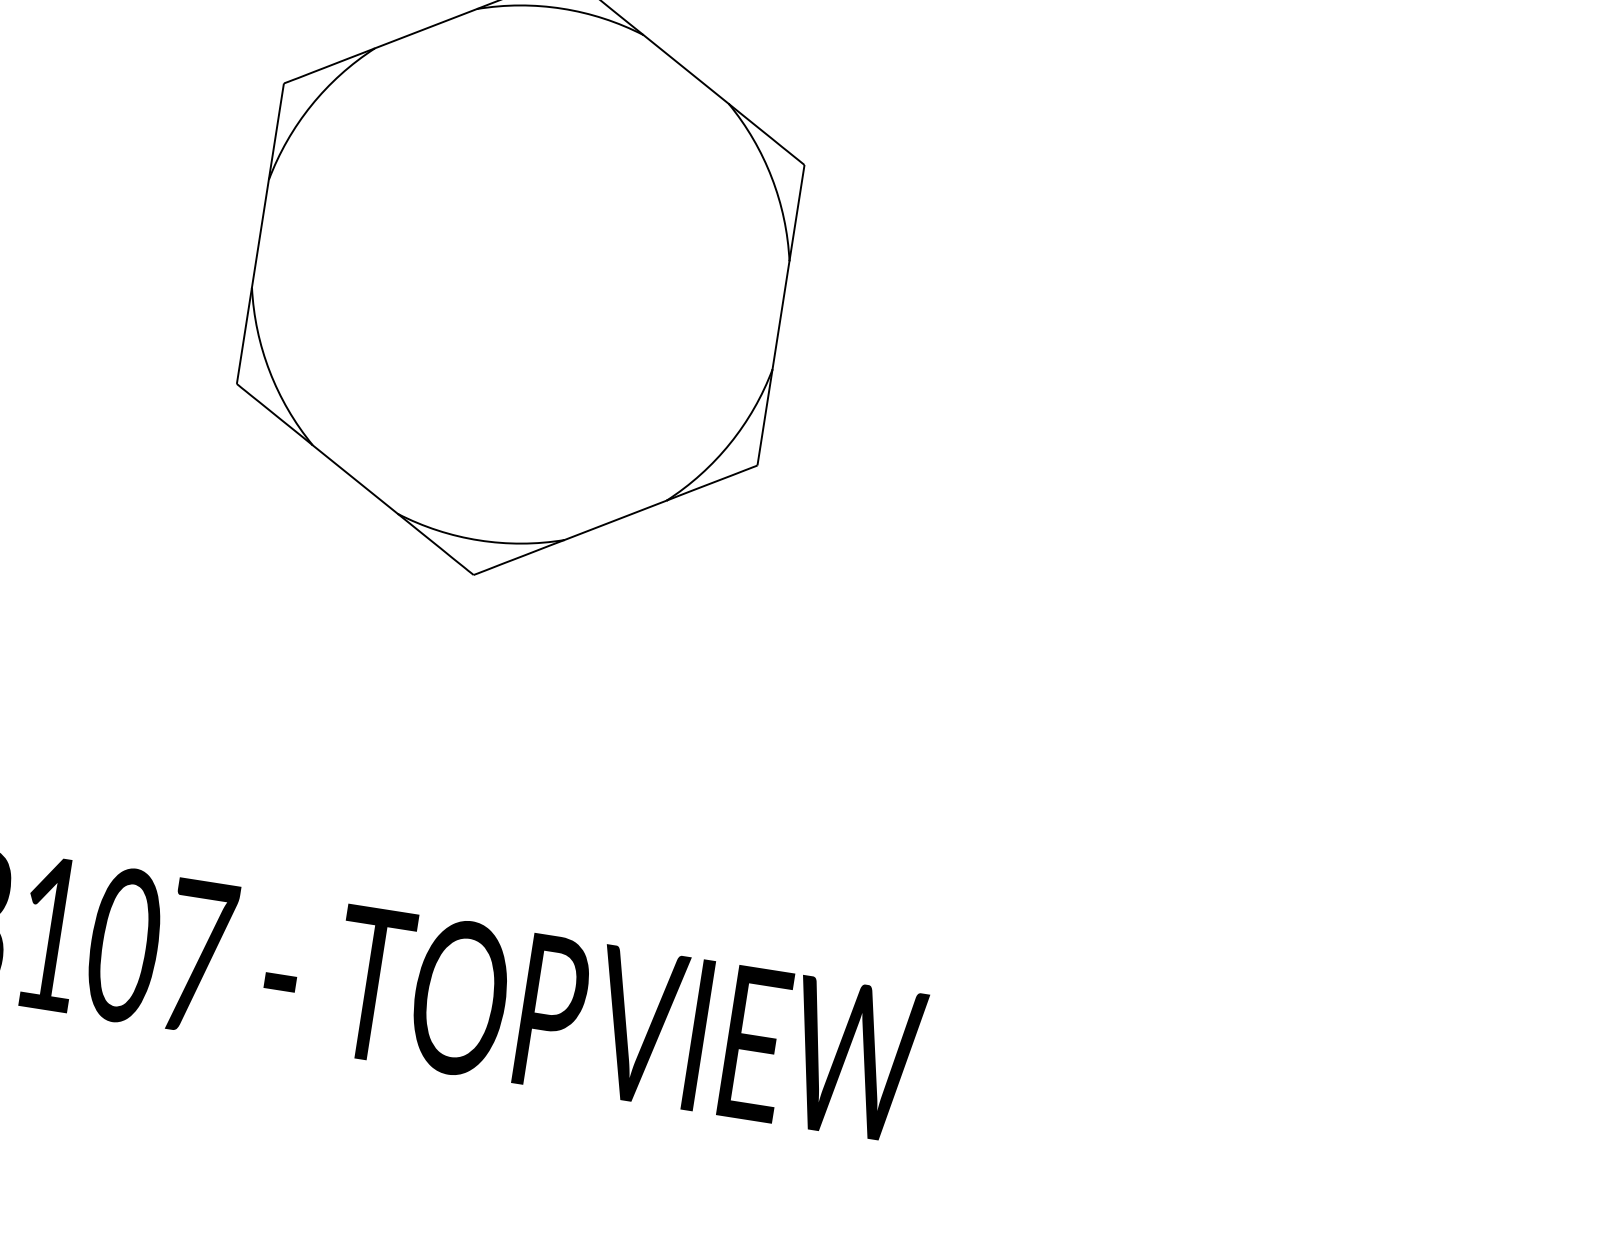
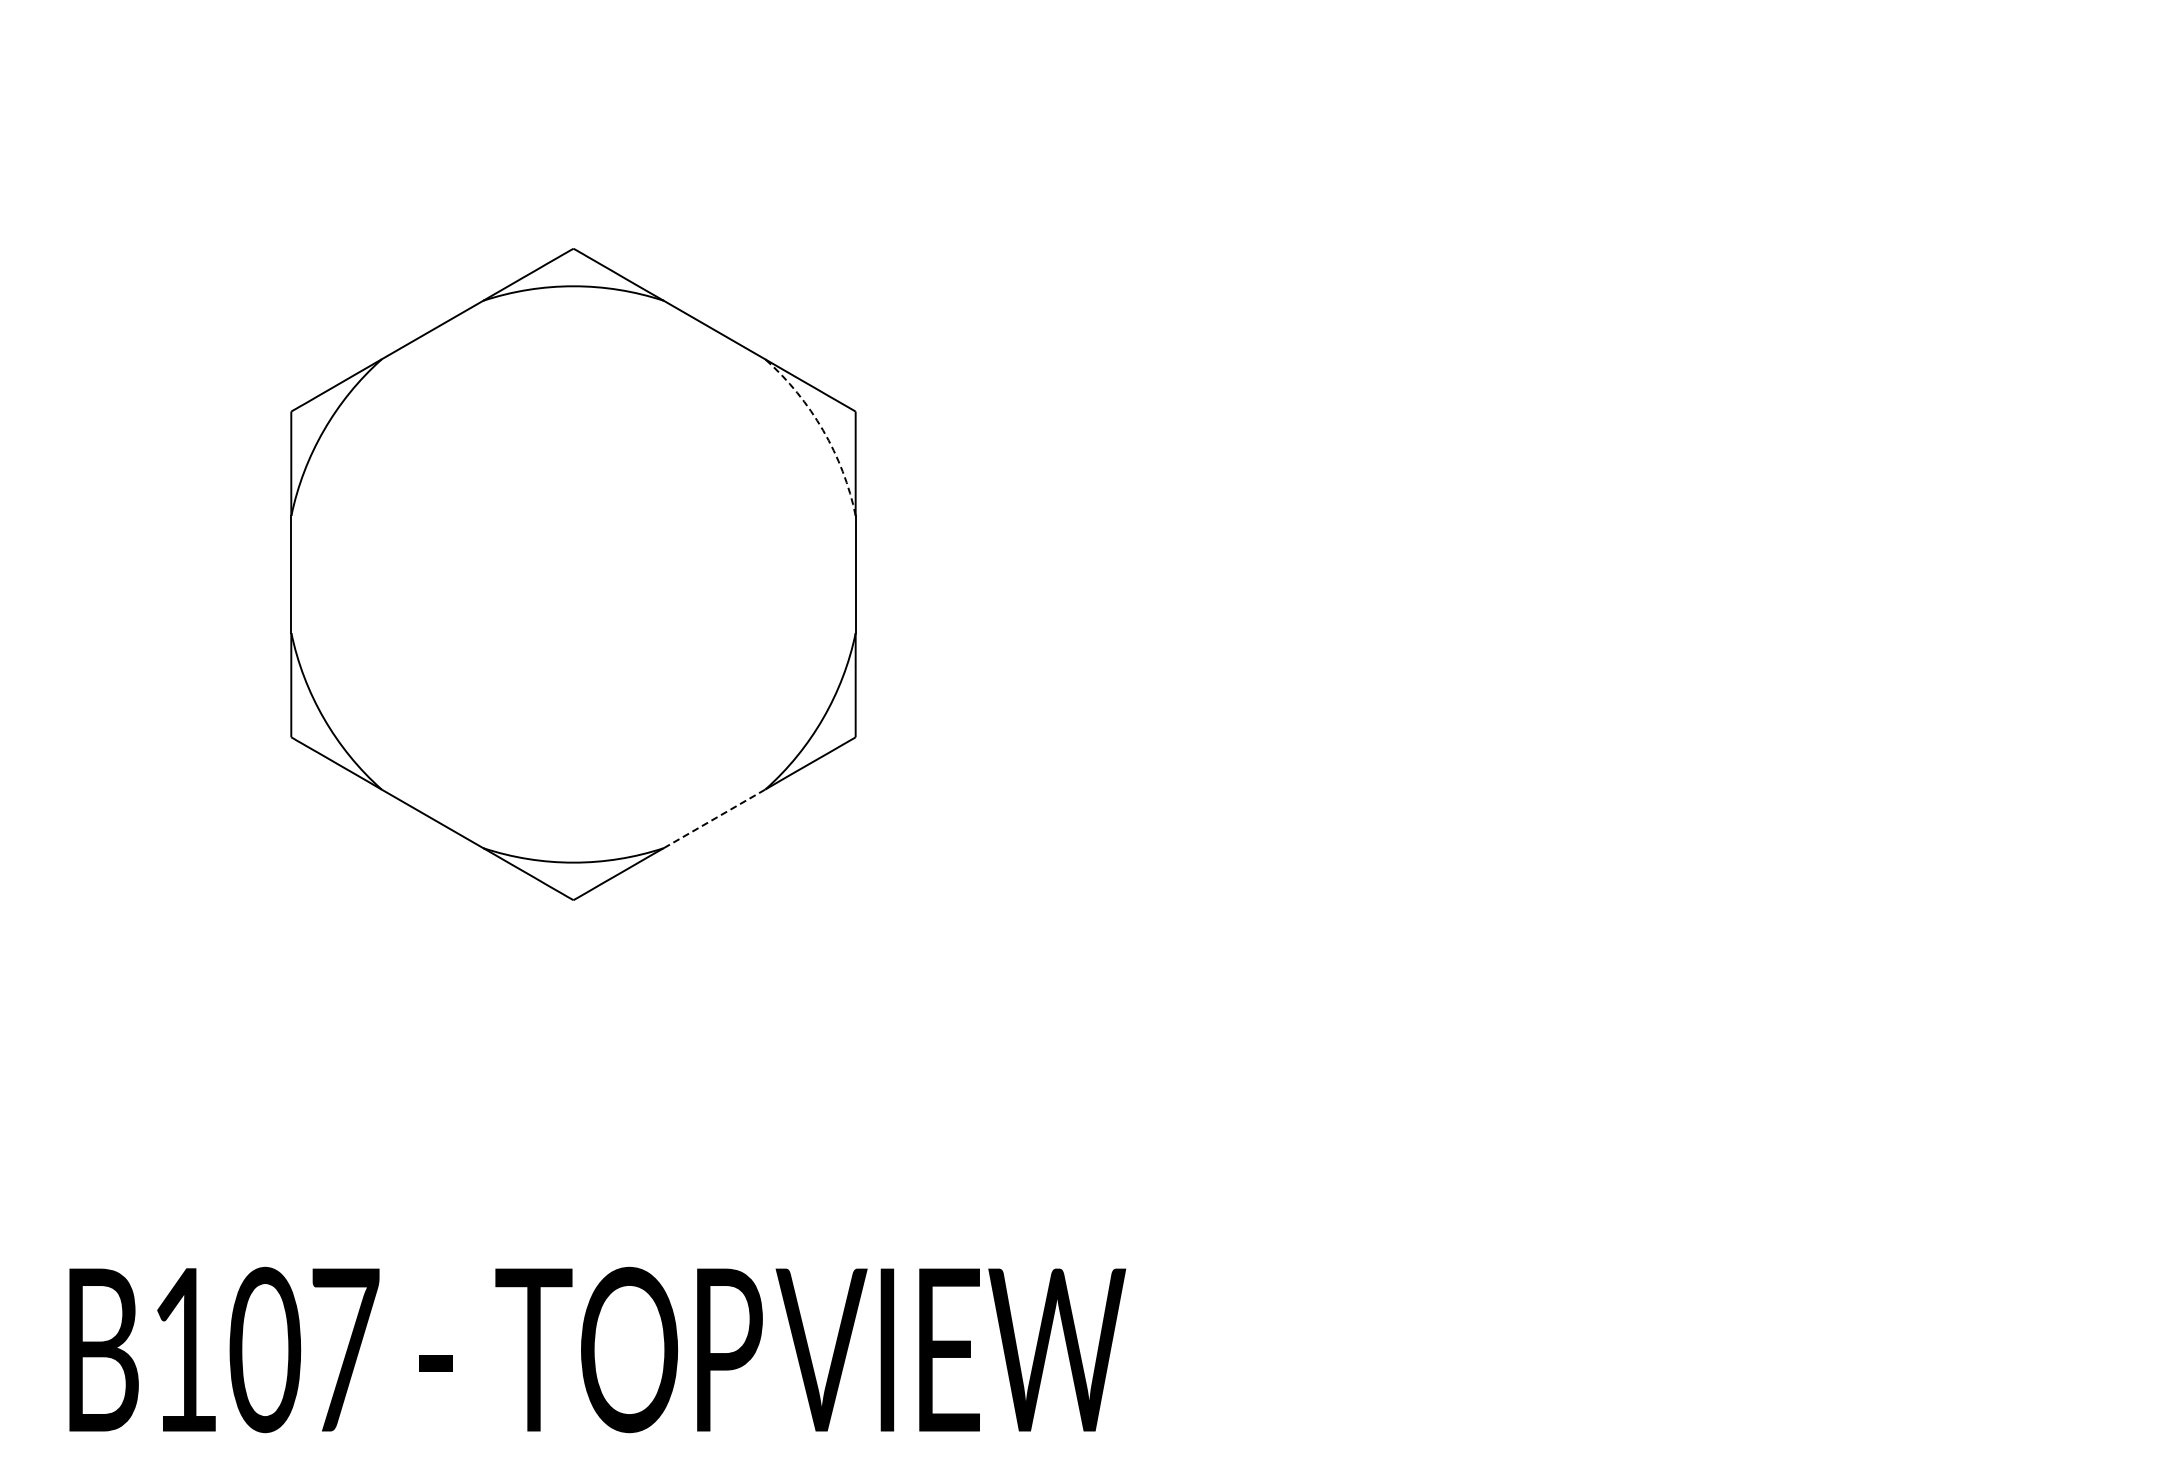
arc: (772, 177) -> (823, 430), solid -> dashed
line: (615, 520) -> (714, 818), solid -> dashed

